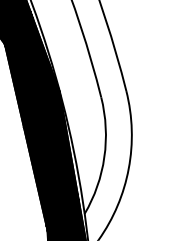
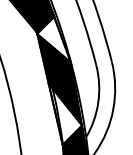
fill: (31, 54) -> (53, 39), removed
fill: (49, 176) -> (64, 114), removed

